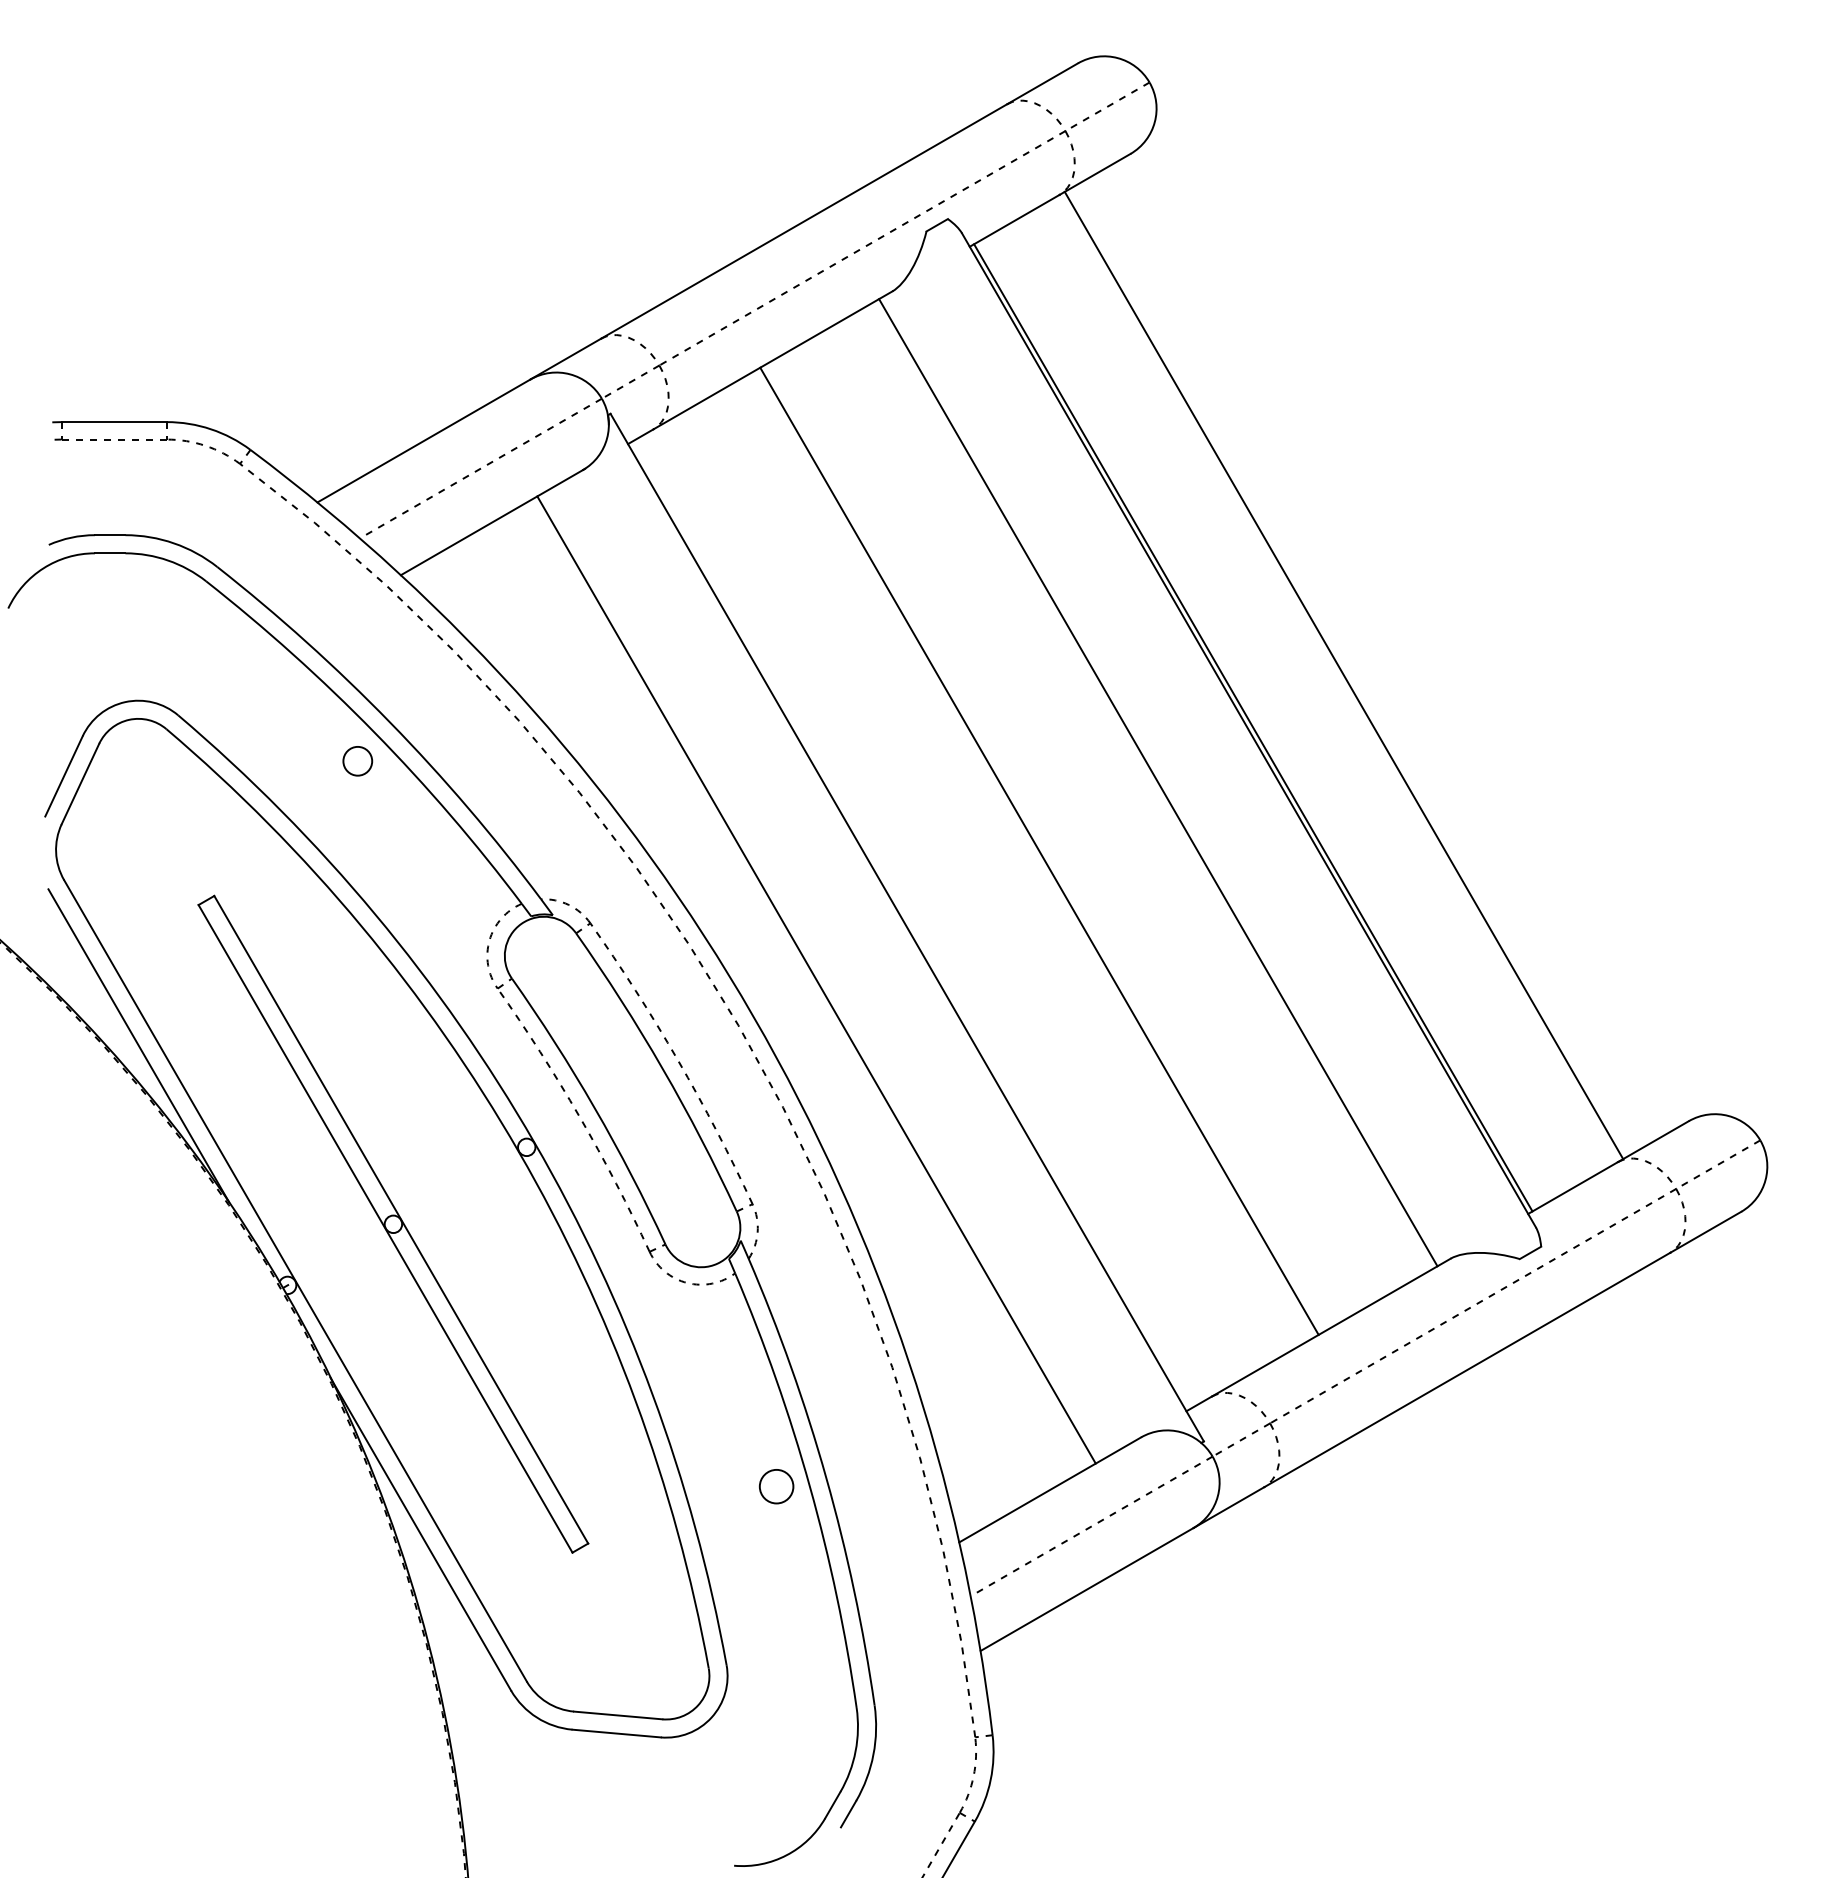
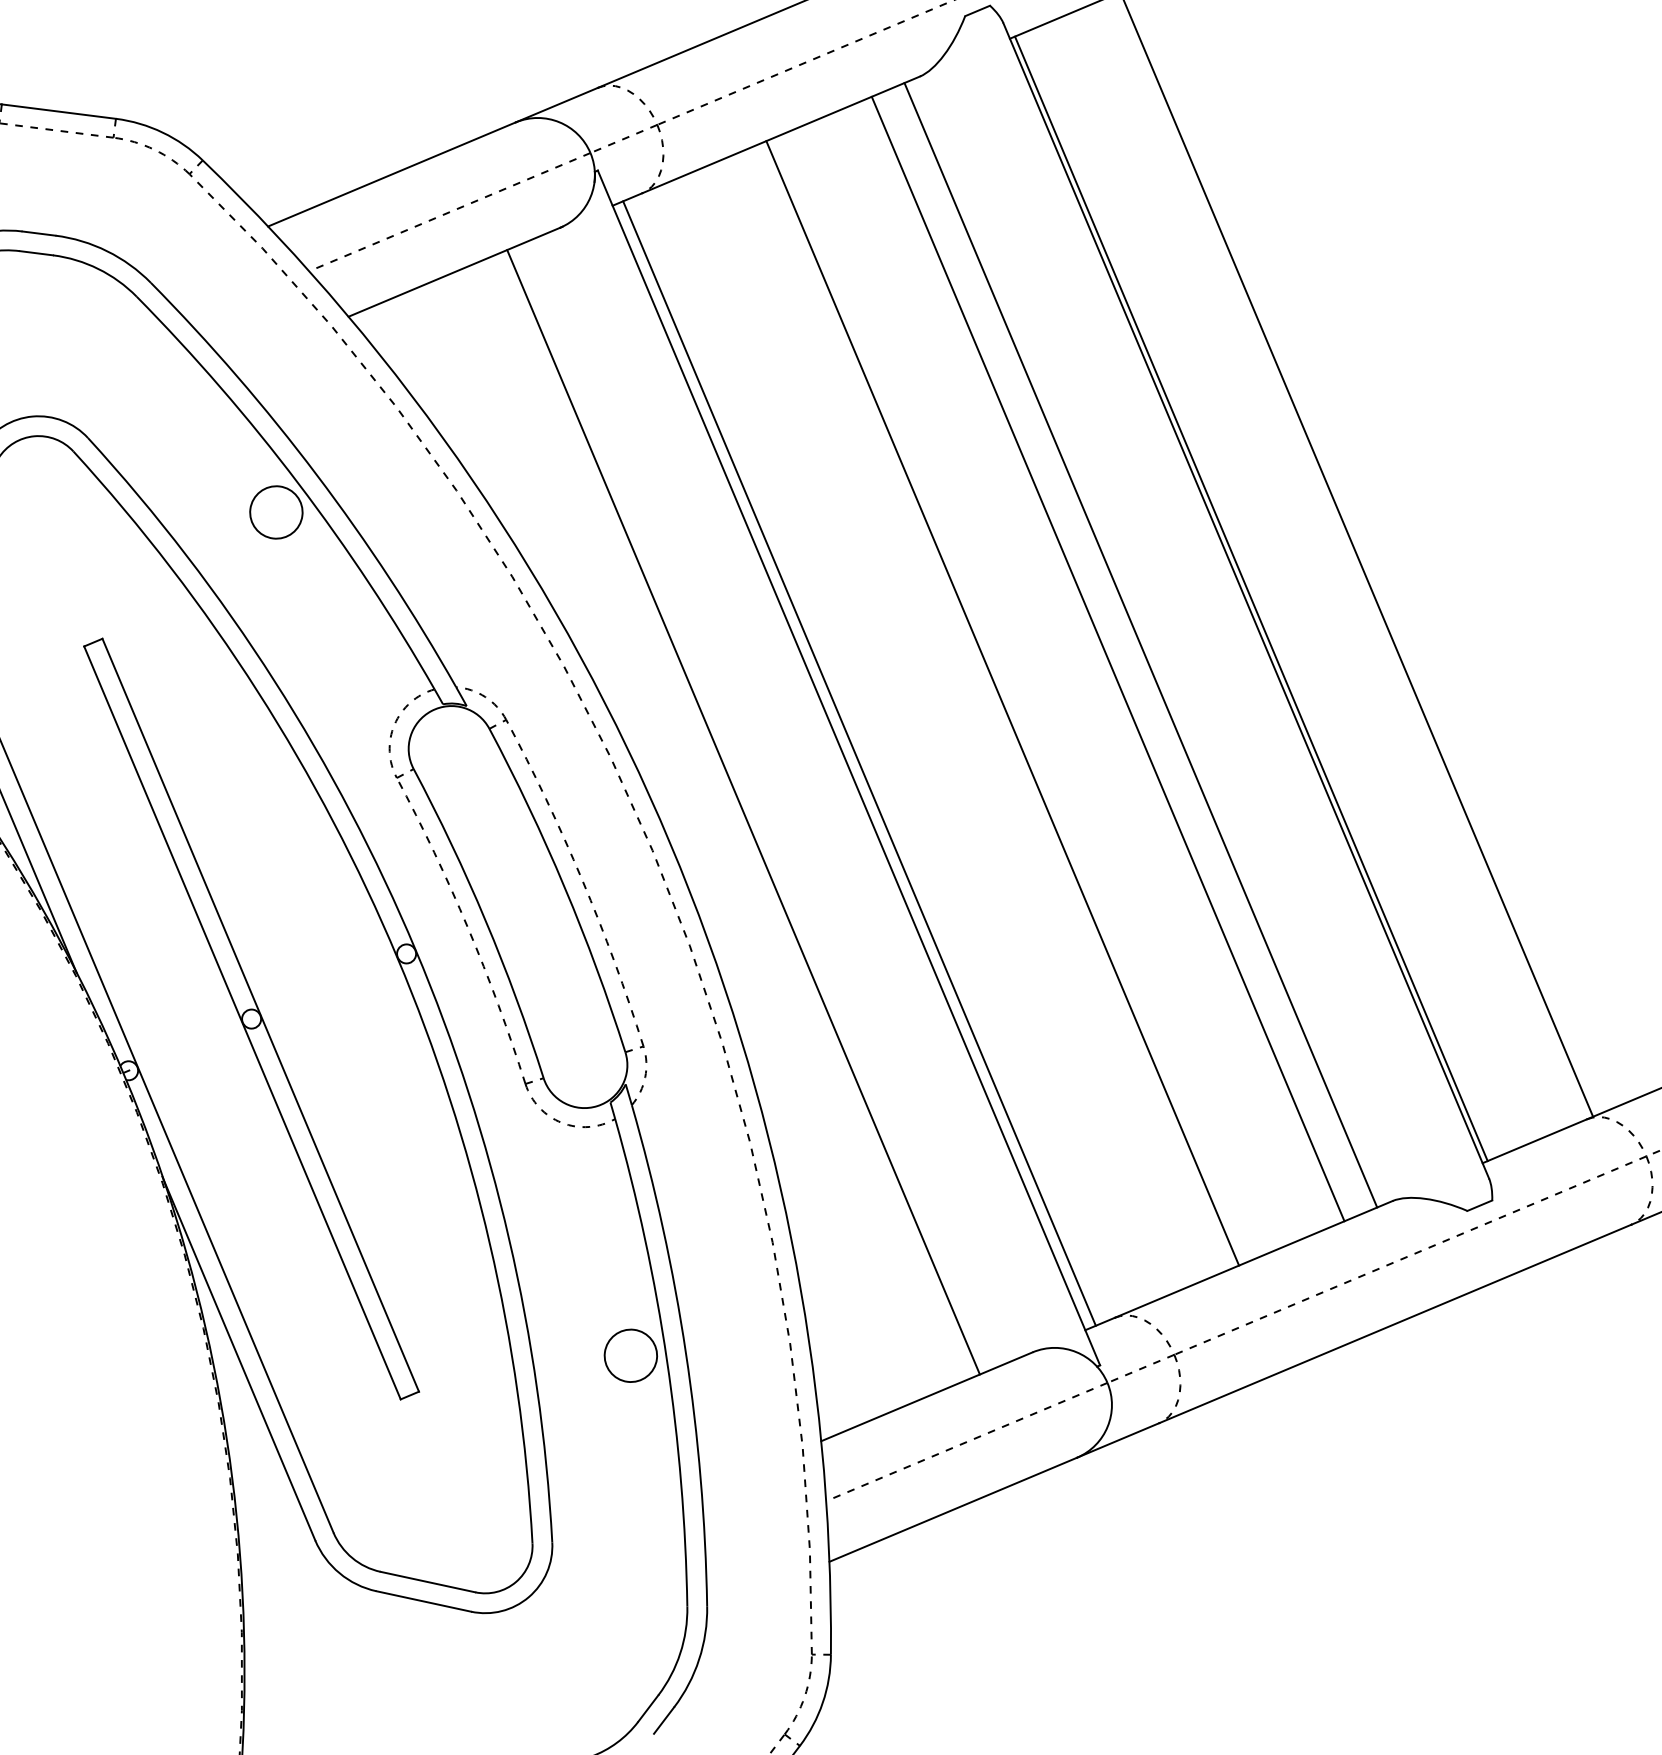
circle: (357, 761) -> (276, 512), size x1.67
line: (1129, 798) -> (1107, 658), added
line: (916, 922) -> (859, 763), added
circle: (776, 1486) -> (630, 1355), size x1.43

